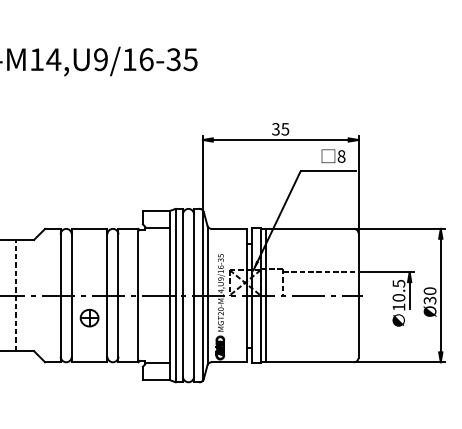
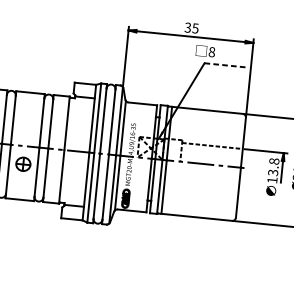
text: (333, 155) -> (205, 50), moved
line: (328, 171) -> (226, 65), solid -> dashed
text: (398, 290) -> (273, 166), 10.5 -> 13.8

